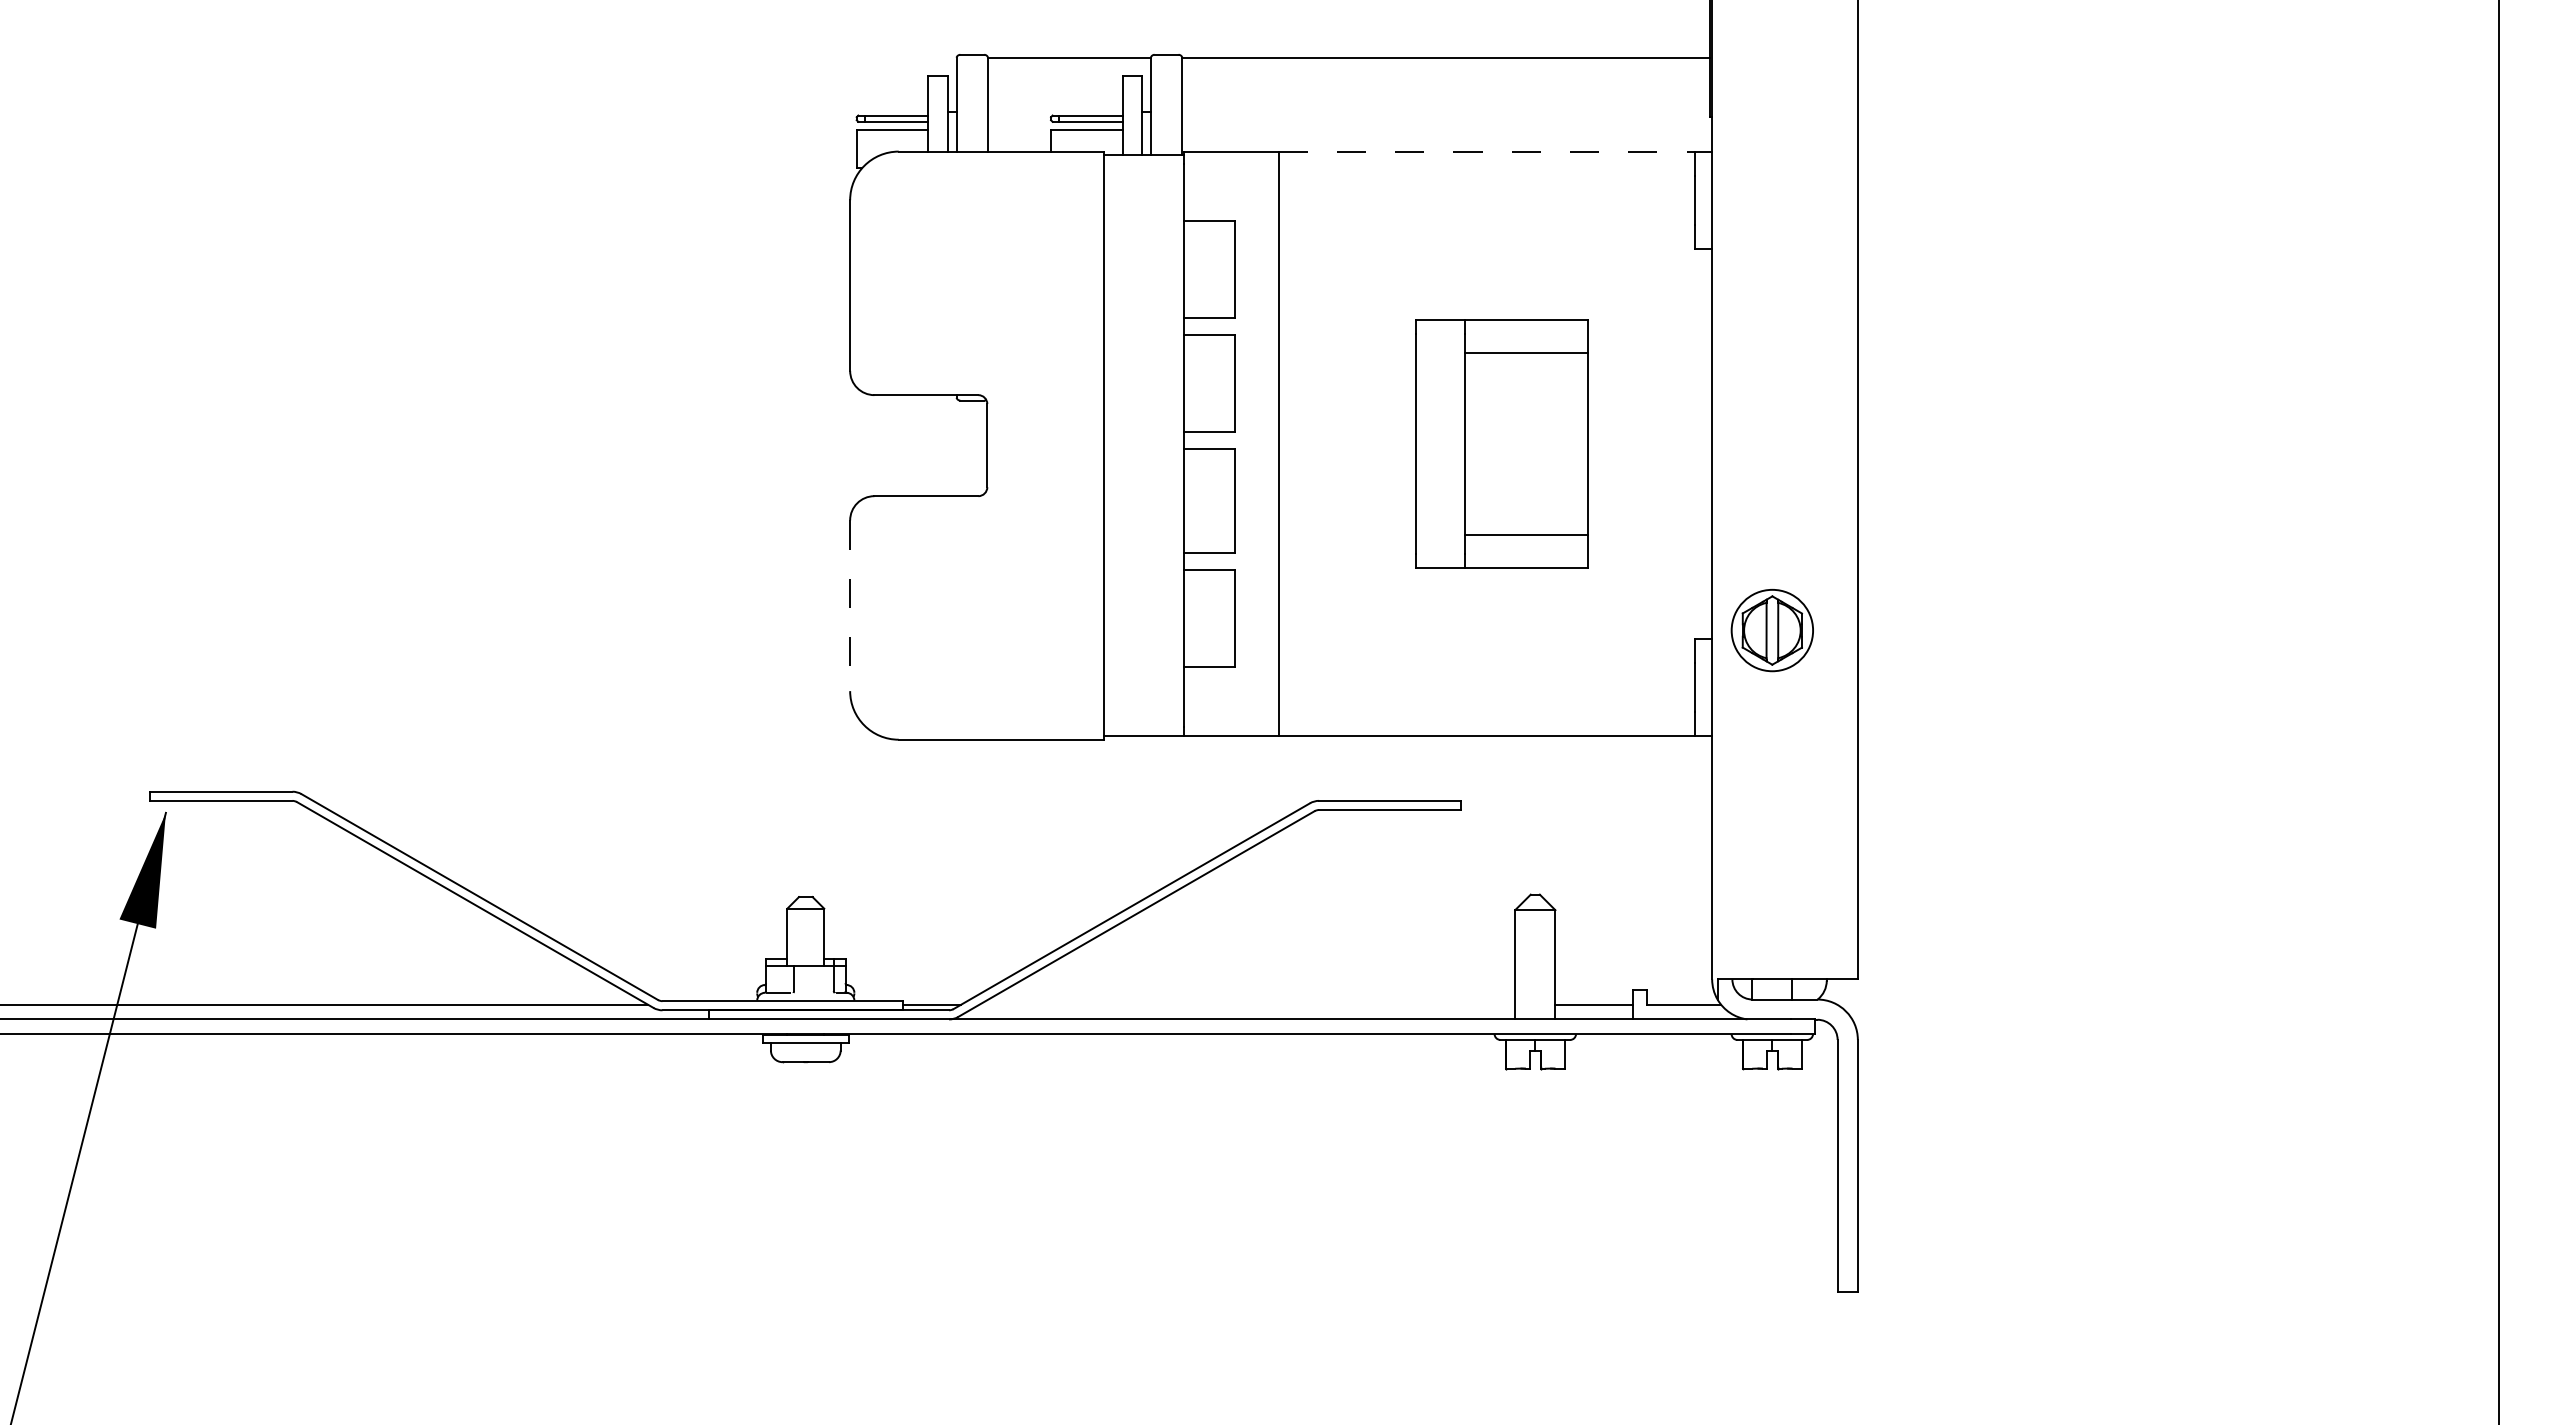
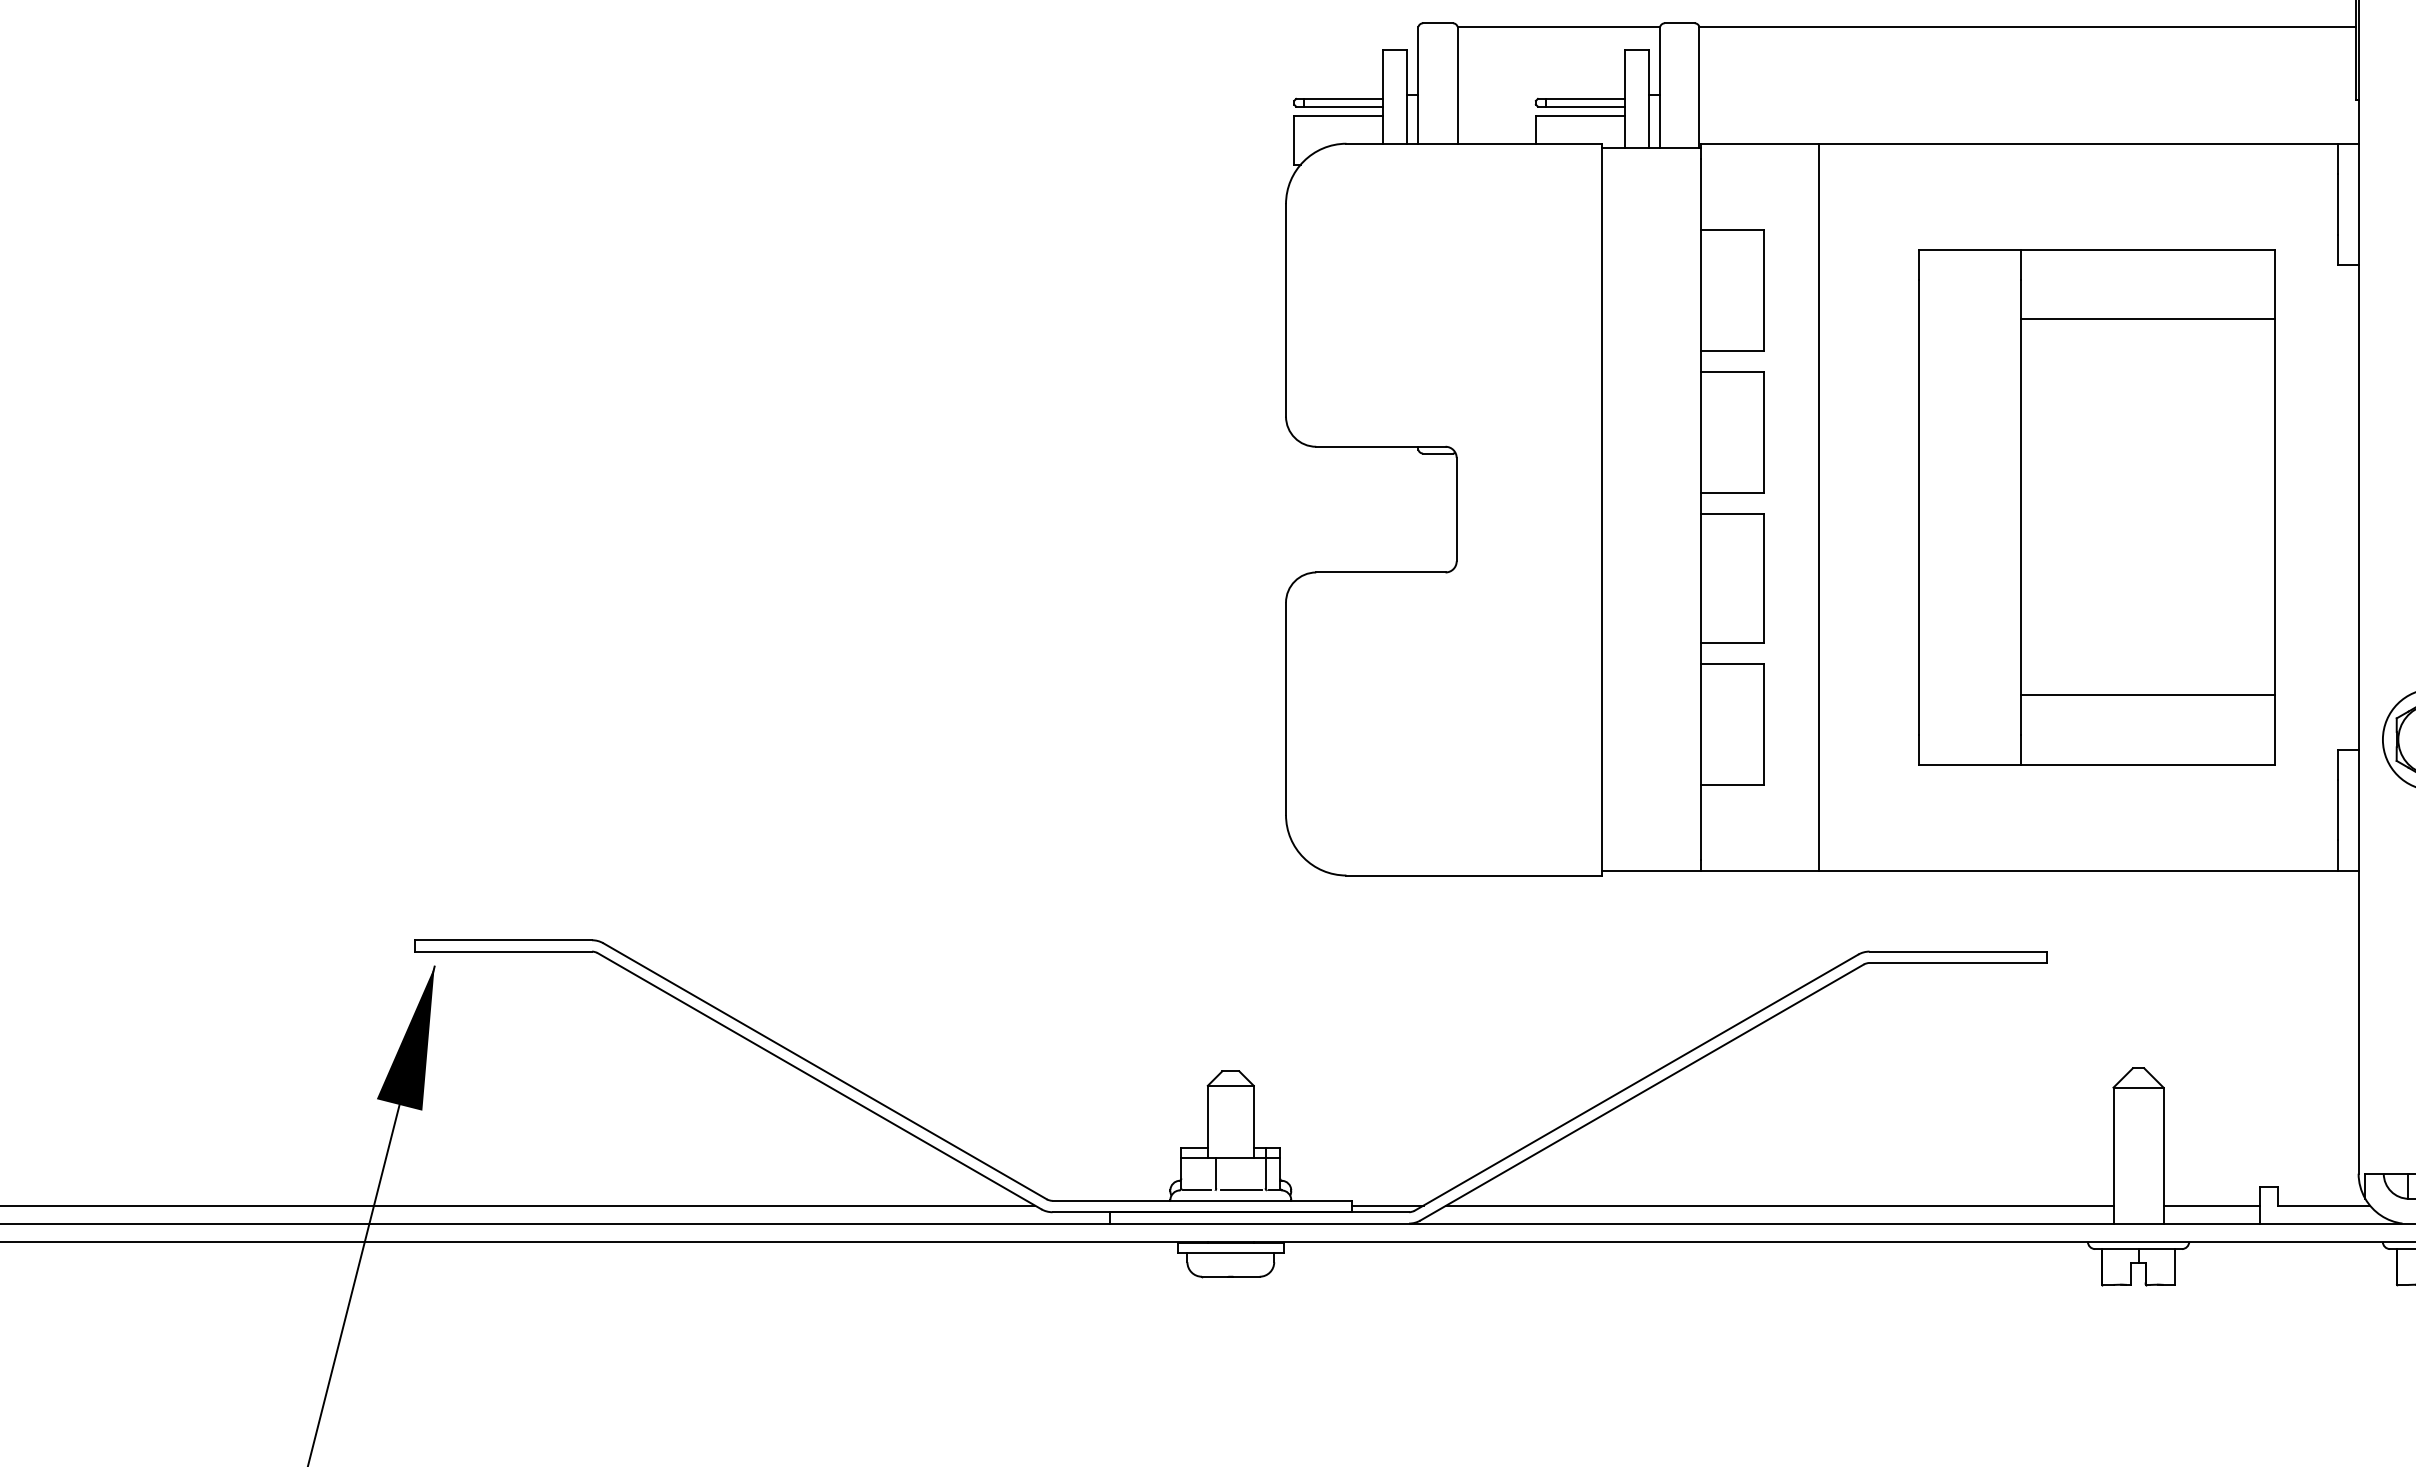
line: (1487, 151) -> (2079, 143), dashed -> solid
part: (1501, 443) -> (2096, 506), size x1.67
line: (850, 606) -> (1286, 709), dashed -> solid
line: (814, 992) -> (1241, 1190), added
line: (1247, 1004) -> (1780, 1204), added

